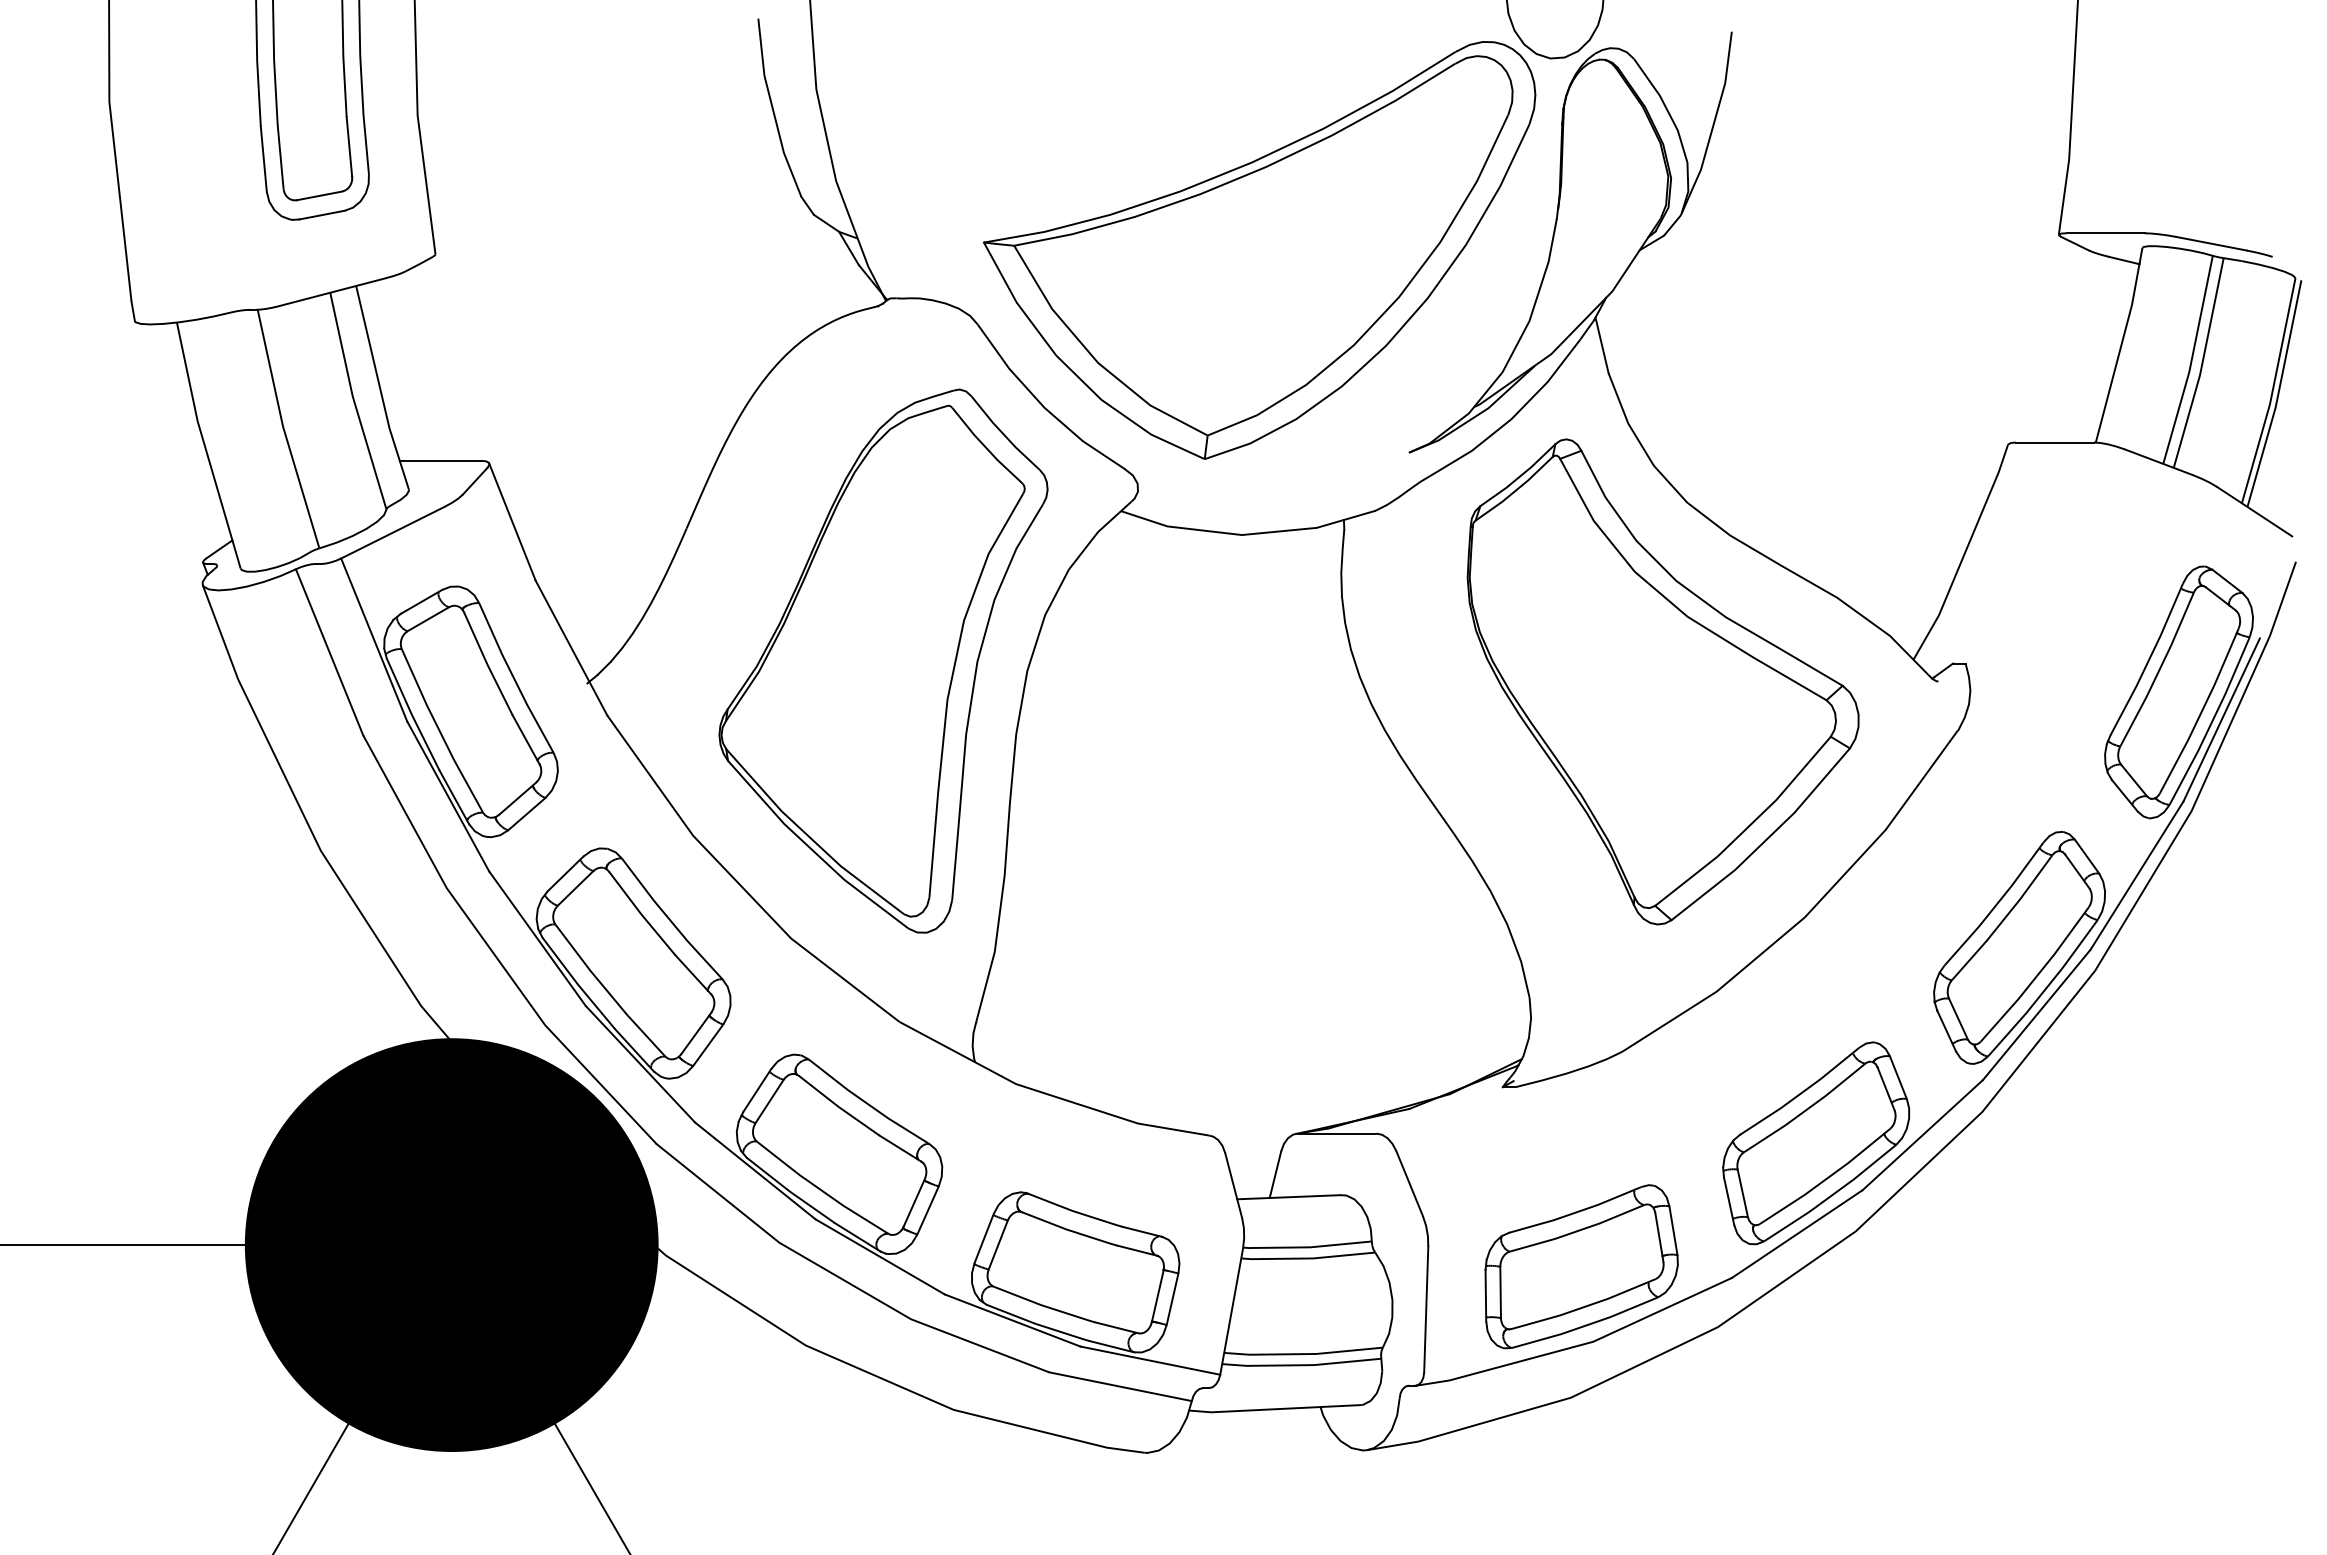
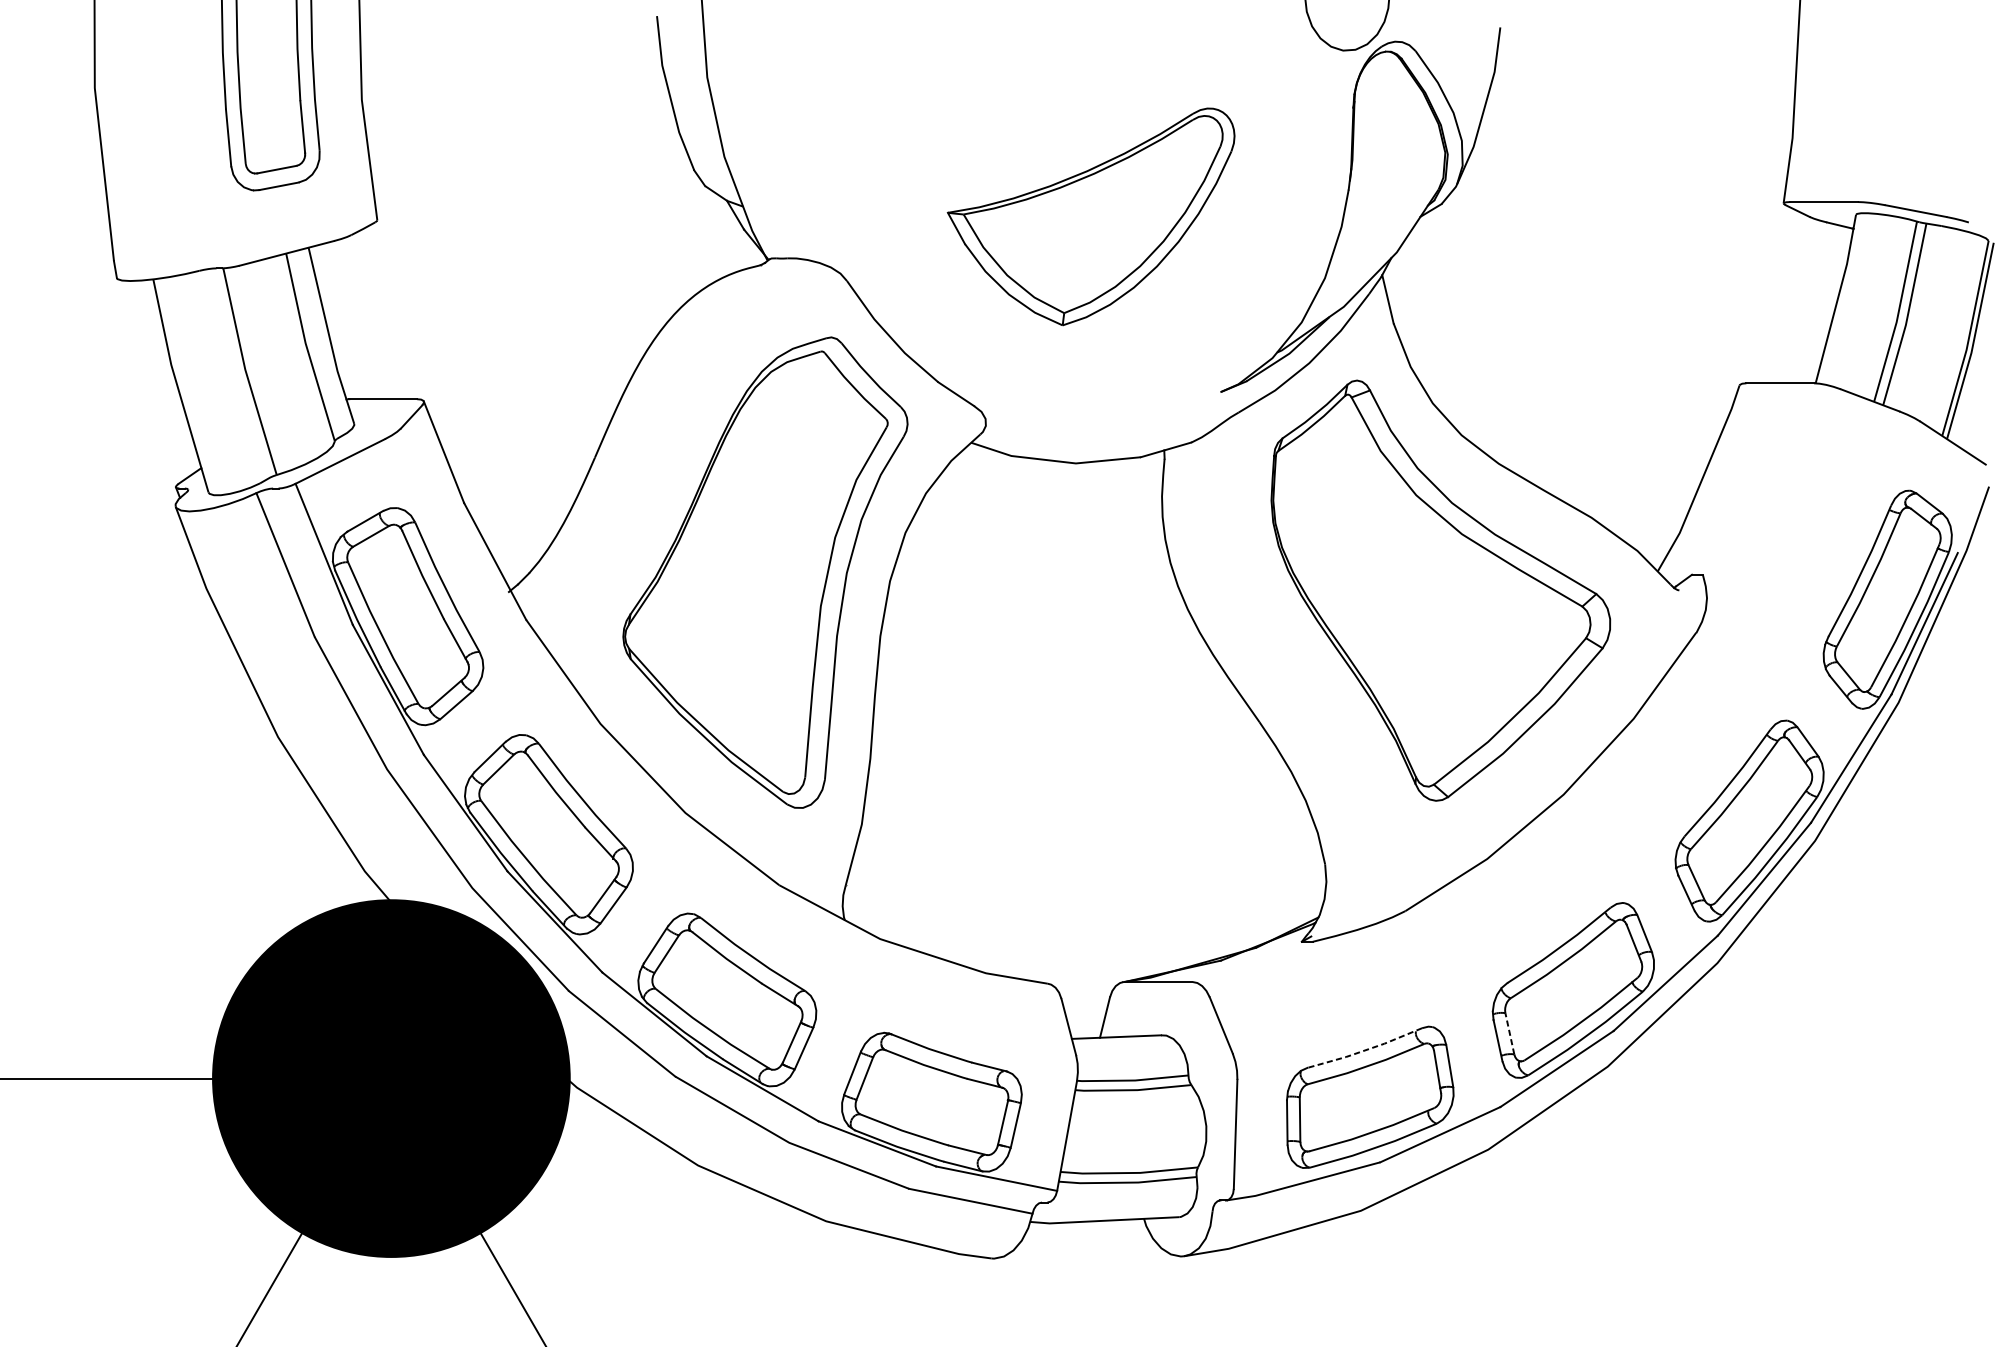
part: (1259, 250) -> (1091, 216), size x0.6
line: (1742, 1192) -> (1509, 1033), solid -> dashed
line: (1576, 1212) -> (1365, 1050), solid -> dashed

